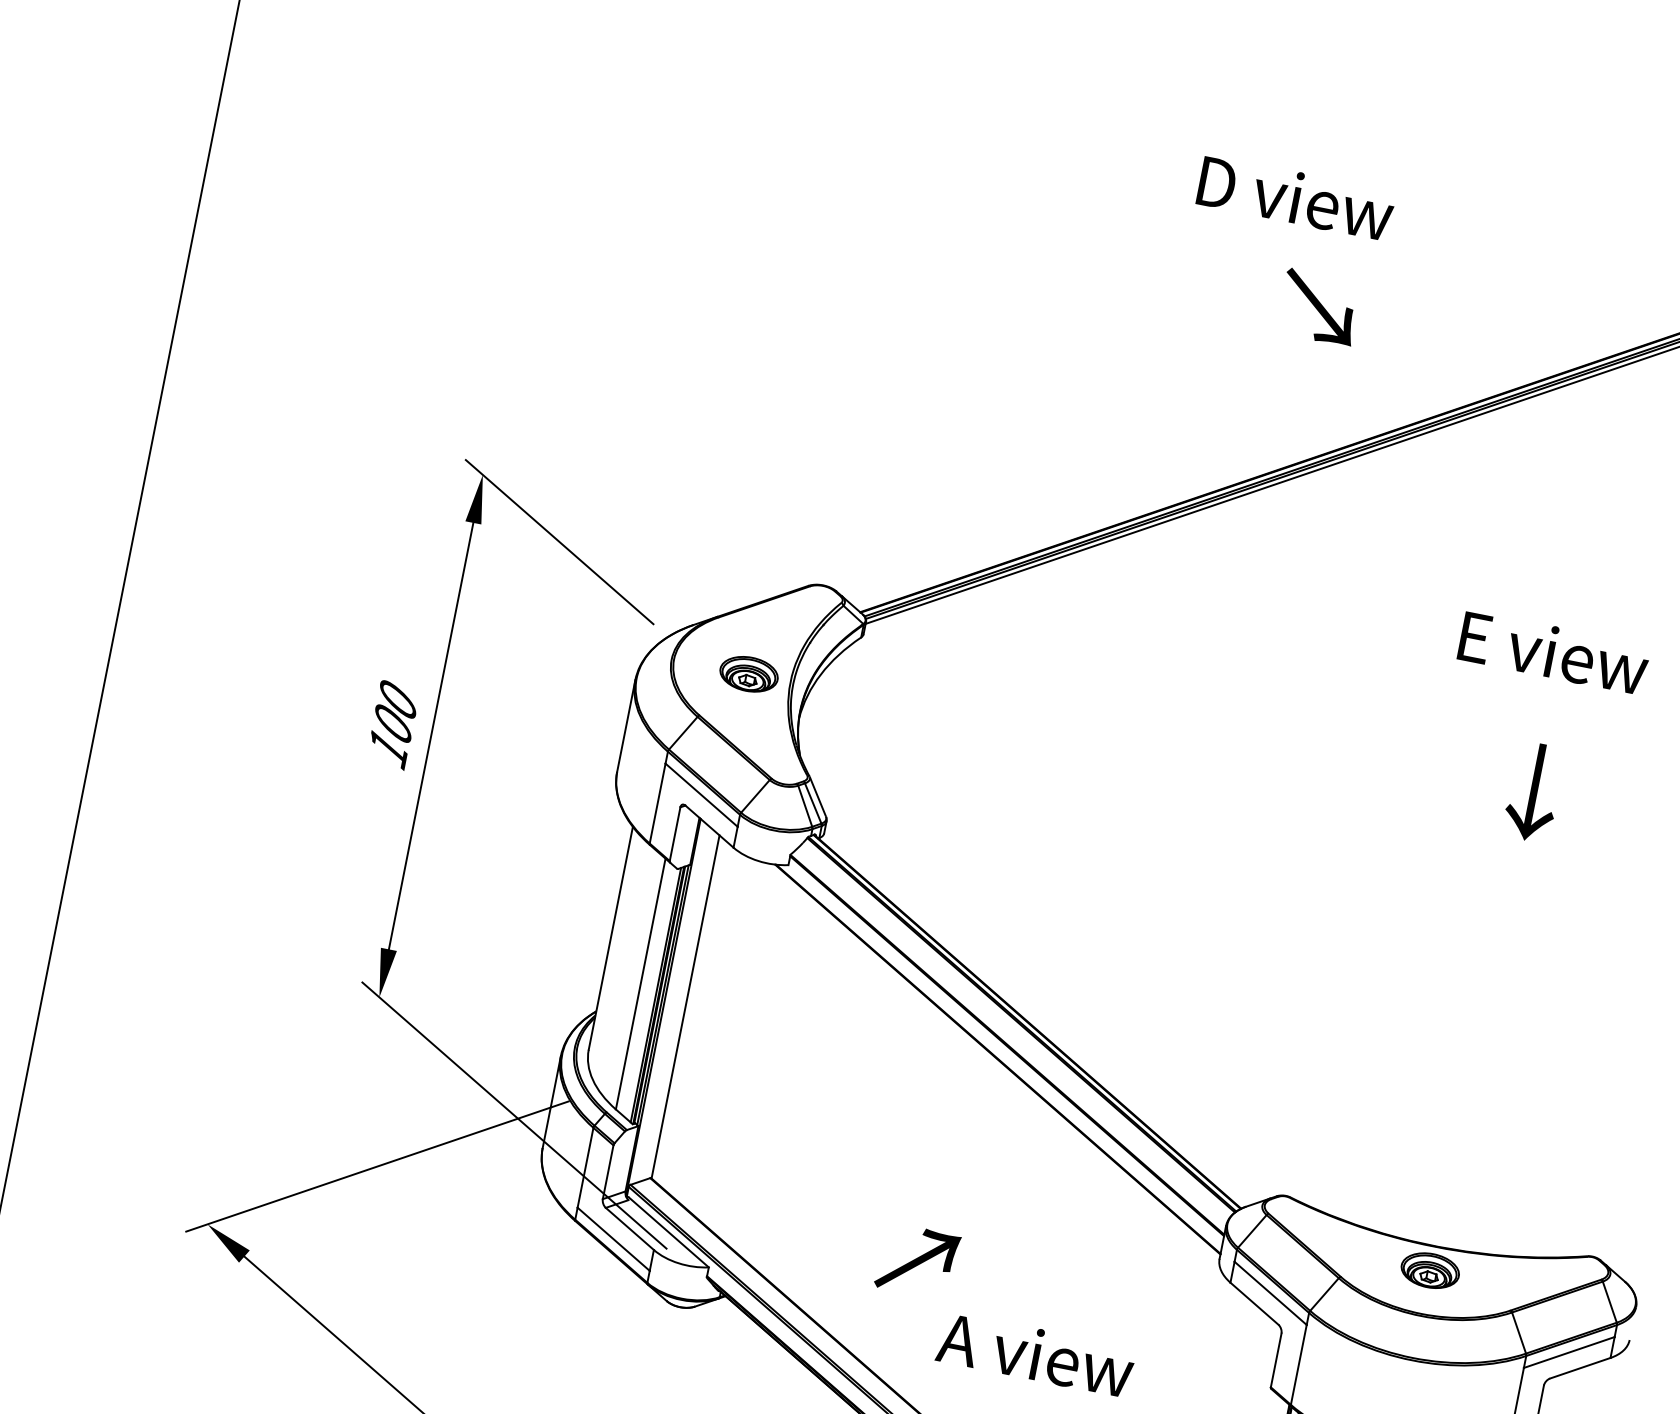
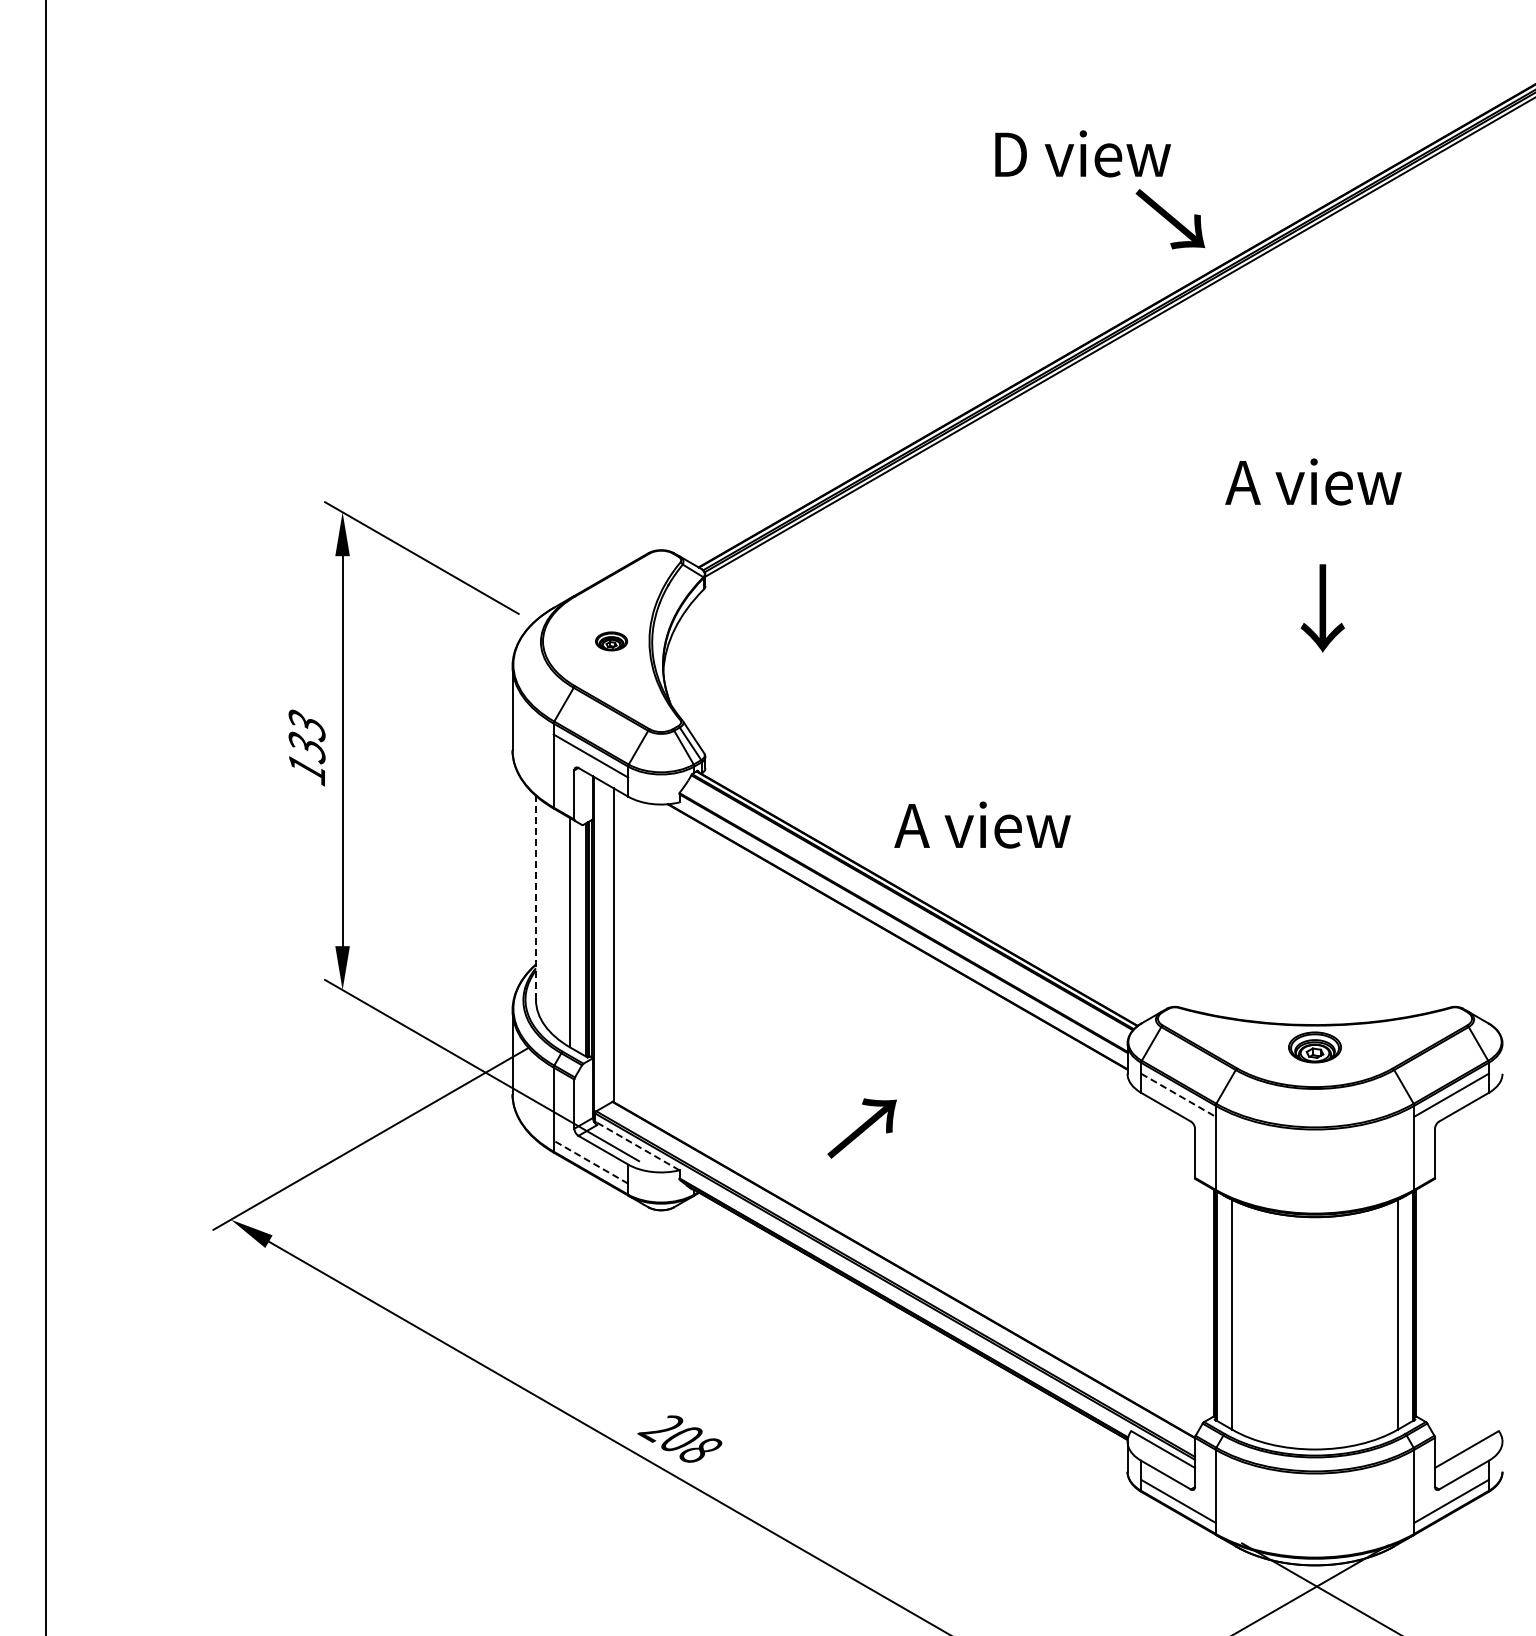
text: (1295, 197) -> (1082, 153), moved
text: (1319, 307) -> (1170, 219), moved
text: (1551, 651) -> (1313, 481), E view -> A view
part: (748, 674) -> (611, 641), size x0.6
text: (394, 712) -> (306, 736), 100 -> 133
line: (610, 937) -> (535, 897), solid -> dashed
line: (669, 1232) -> (638, 1146), solid -> dashed
line: (613, 1238) -> (590, 1161), solid -> dashed
line: (1270, 1293) -> (1178, 1095), solid -> dashed
text: (1035, 1353) -> (982, 824), moved

